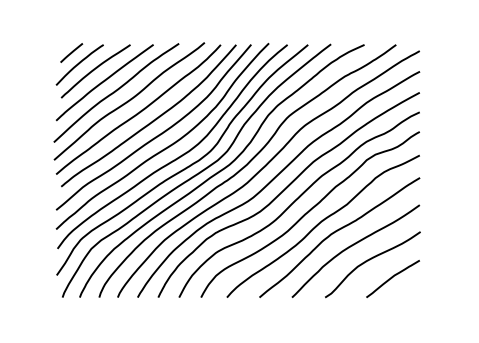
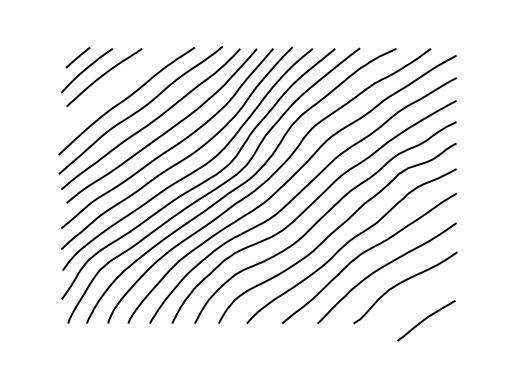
curve: (104, 81) -> (113, 88), removed
curve: (392, 278) -> (425, 320), moved

